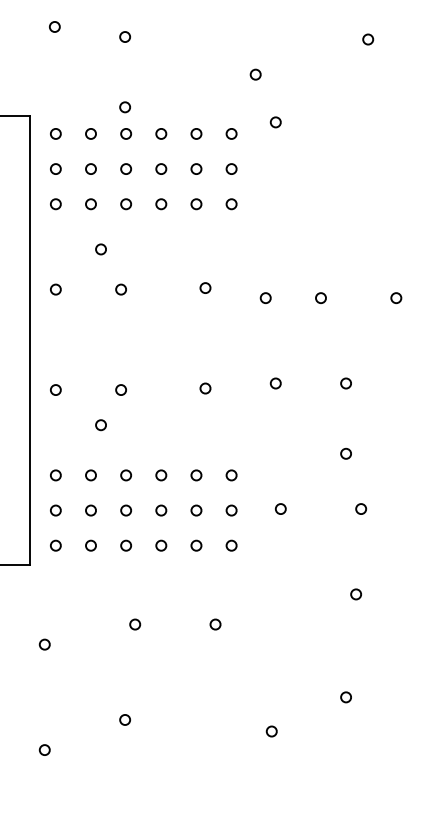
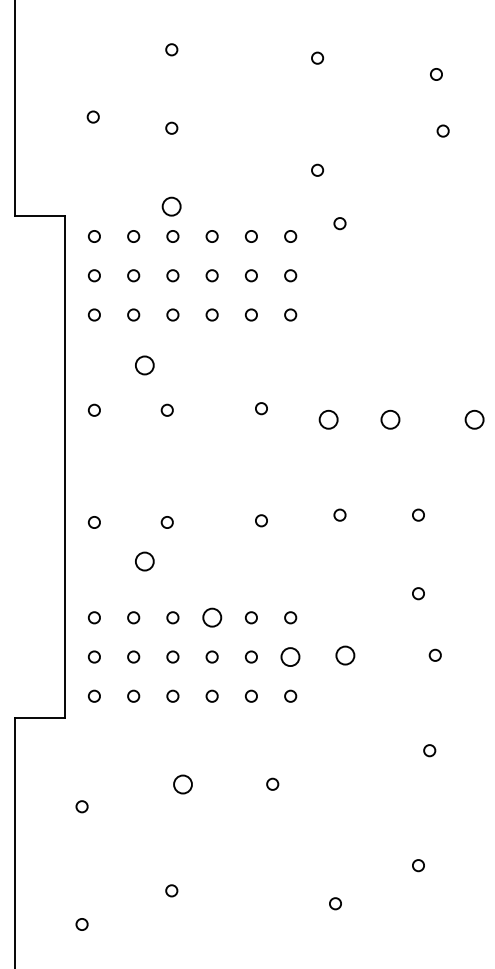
circle: (124, 107) -> (171, 206), size x1.6
circle: (100, 249) -> (144, 365), size x1.6
circle: (265, 297) -> (328, 419), size x1.6
circle: (321, 297) -> (390, 419), size x1.6
circle: (396, 297) -> (474, 419), size x1.6
circle: (100, 425) -> (144, 561), size x1.6
circle: (160, 475) -> (211, 617), size x1.6
circle: (280, 508) -> (345, 654), size x1.6
circle: (231, 510) -> (290, 656), size x1.6
circle: (134, 623) -> (182, 783), size x1.6

